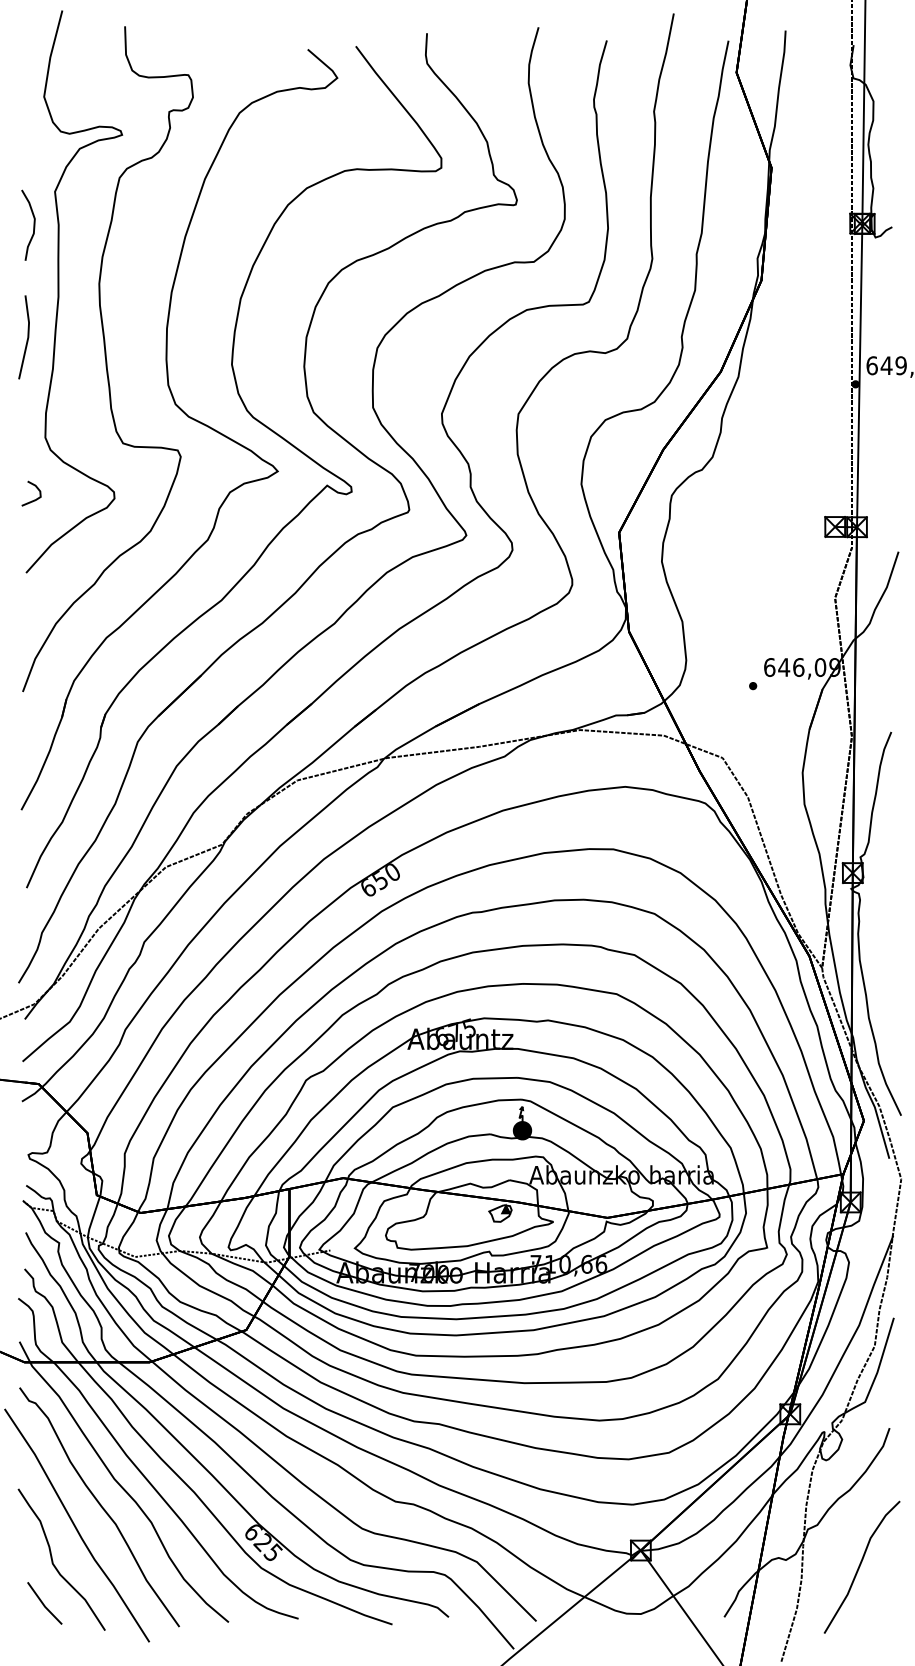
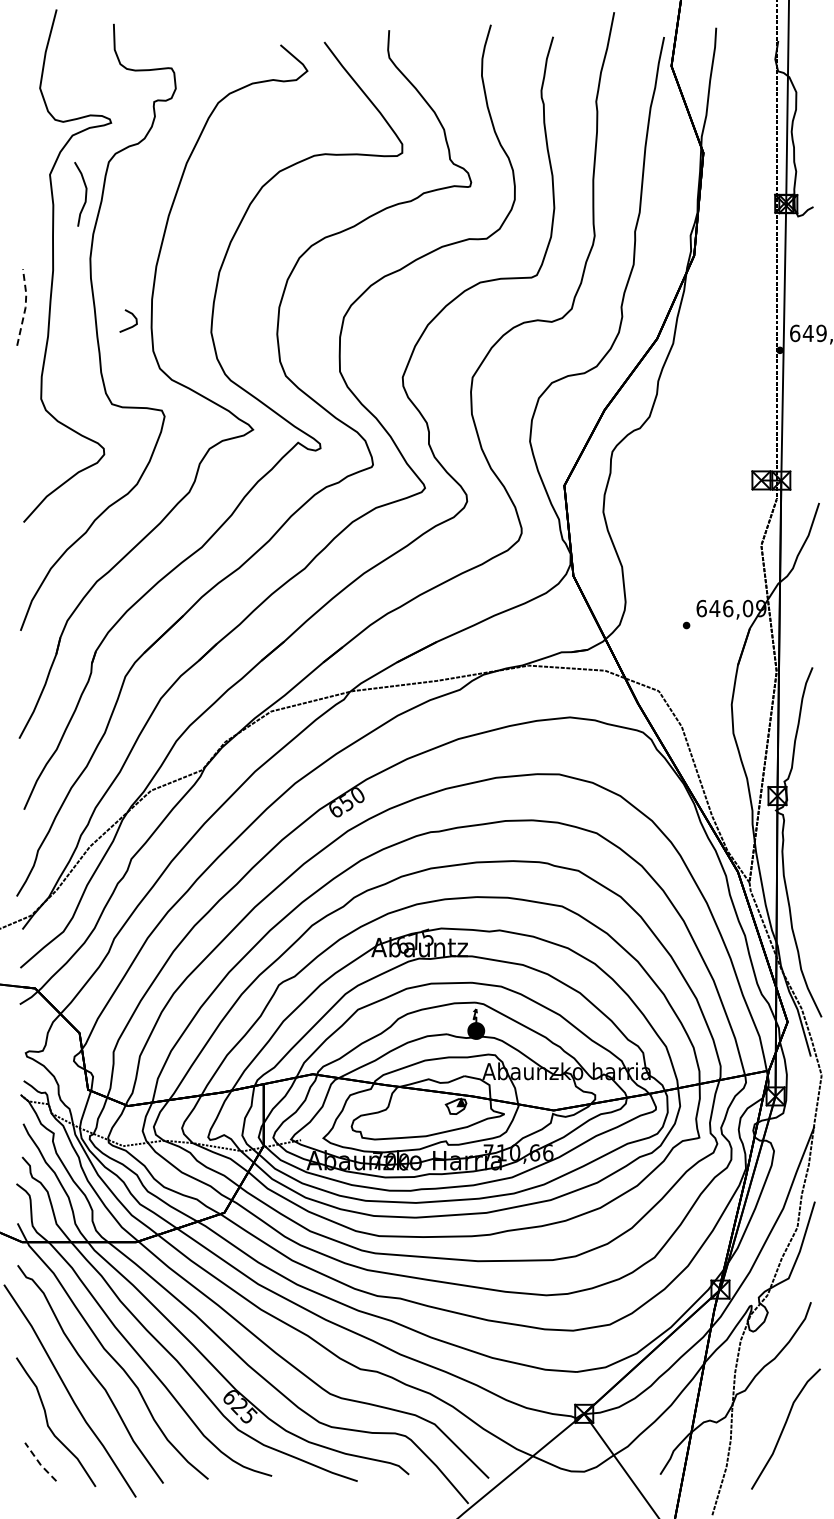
curve: (33, 225) -> (85, 194), moved
line: (28, 337) -> (25, 307), solid -> dashed
curve: (38, 490) -> (134, 318), moved
line: (43, 1605) -> (39, 1463), solid -> dashed

